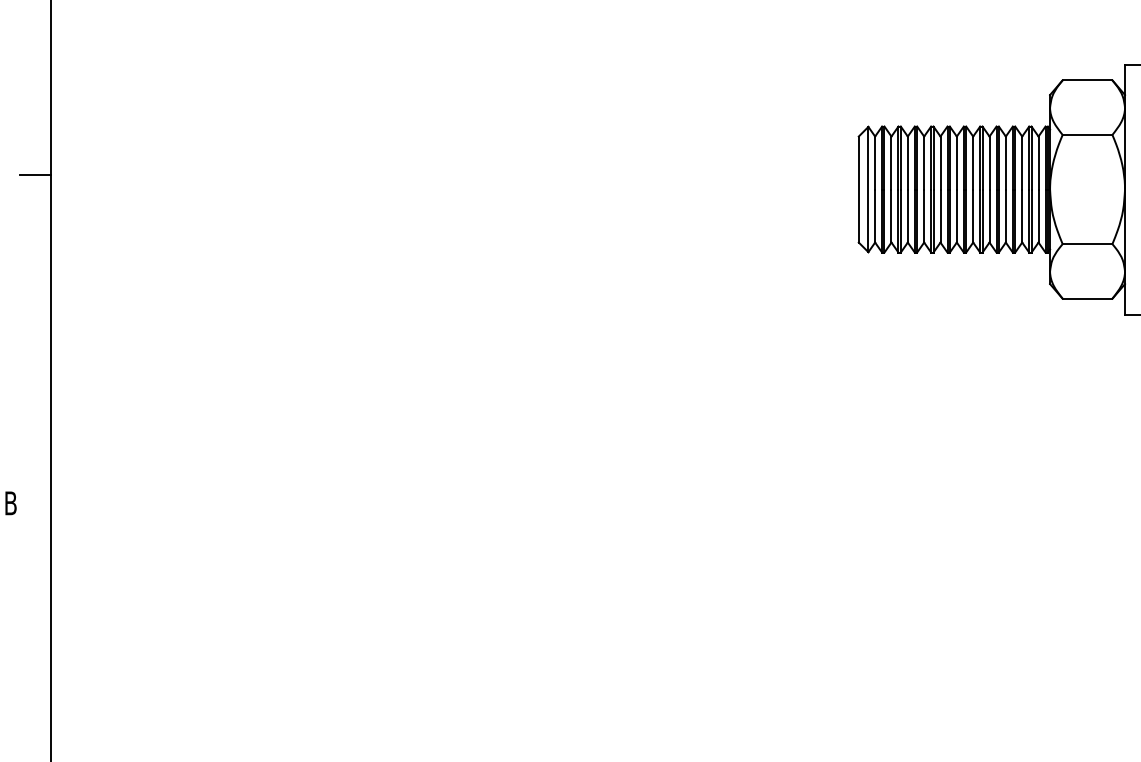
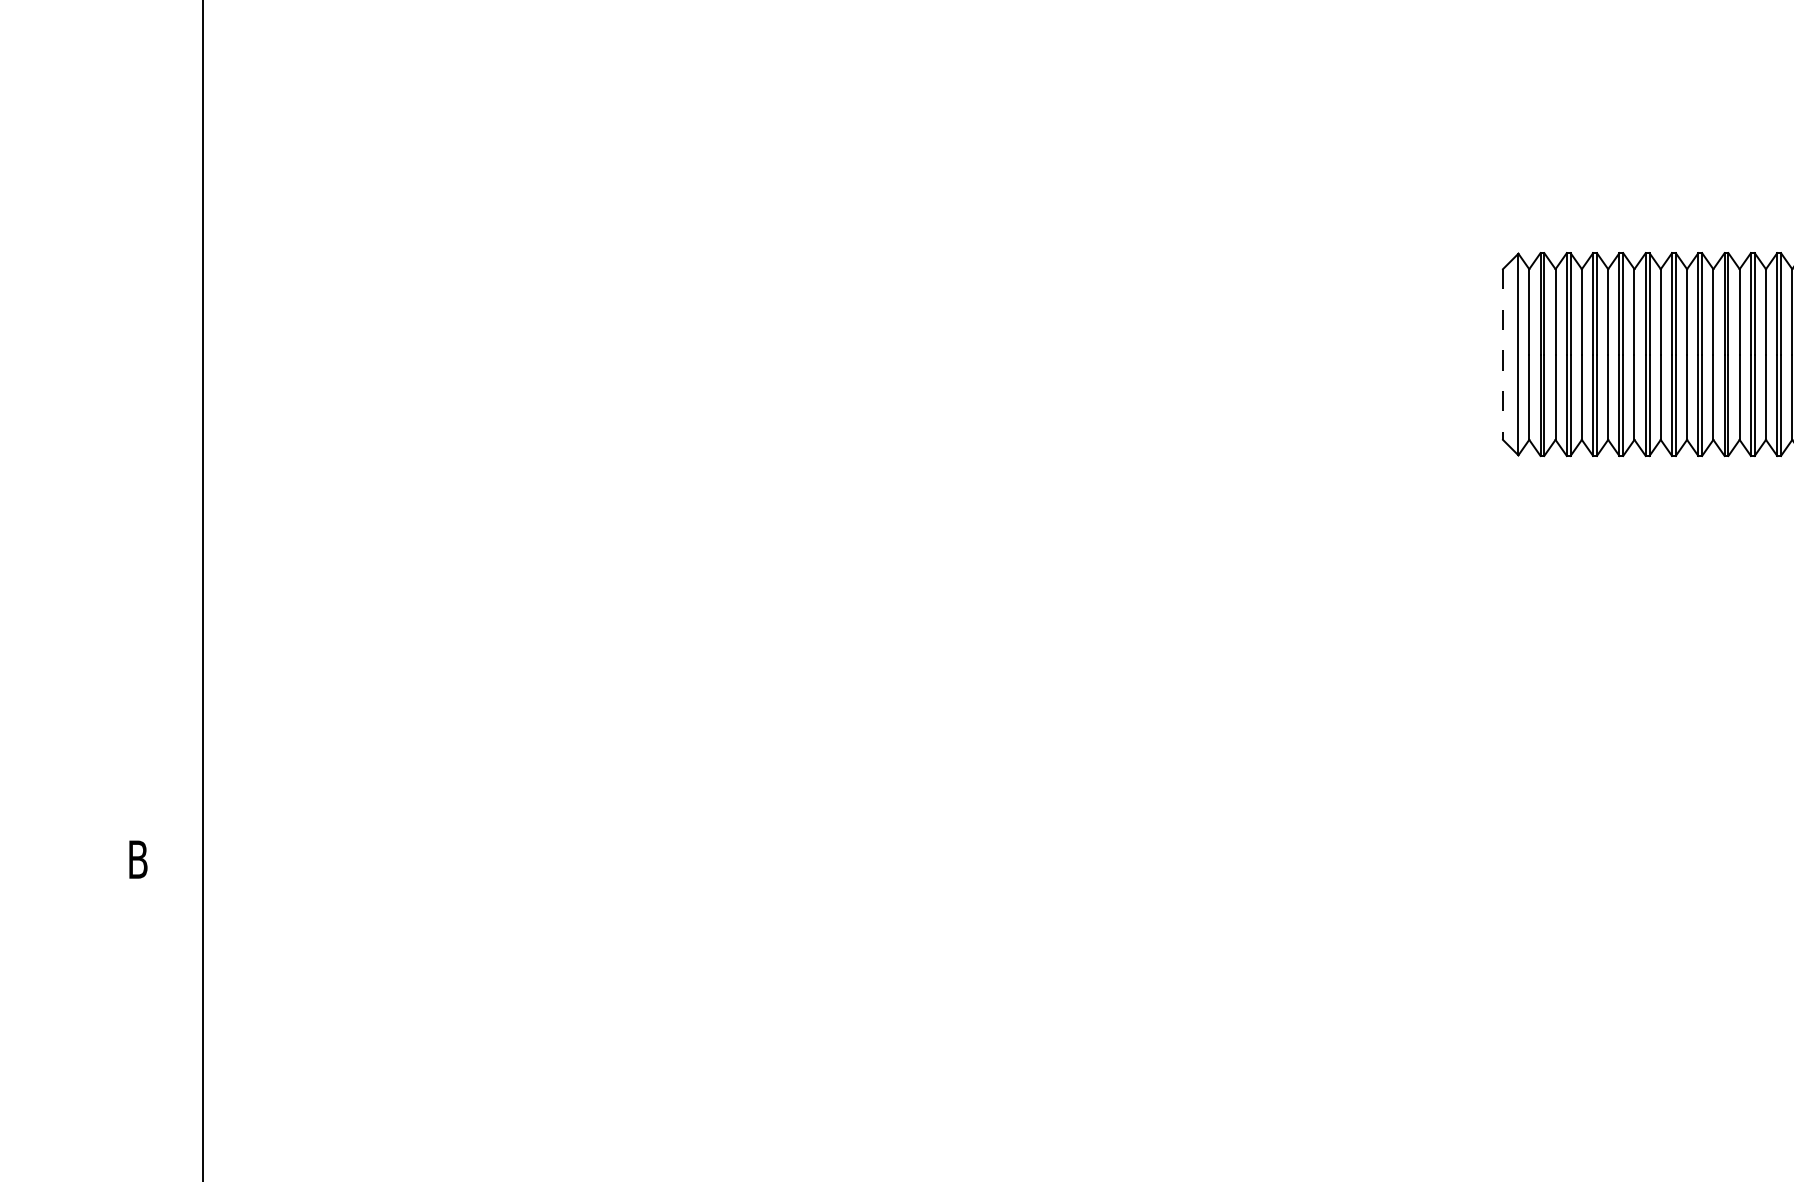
line: (35, 175) -> (177, 331), removed
line: (858, 190) -> (1502, 356), solid -> dashed

